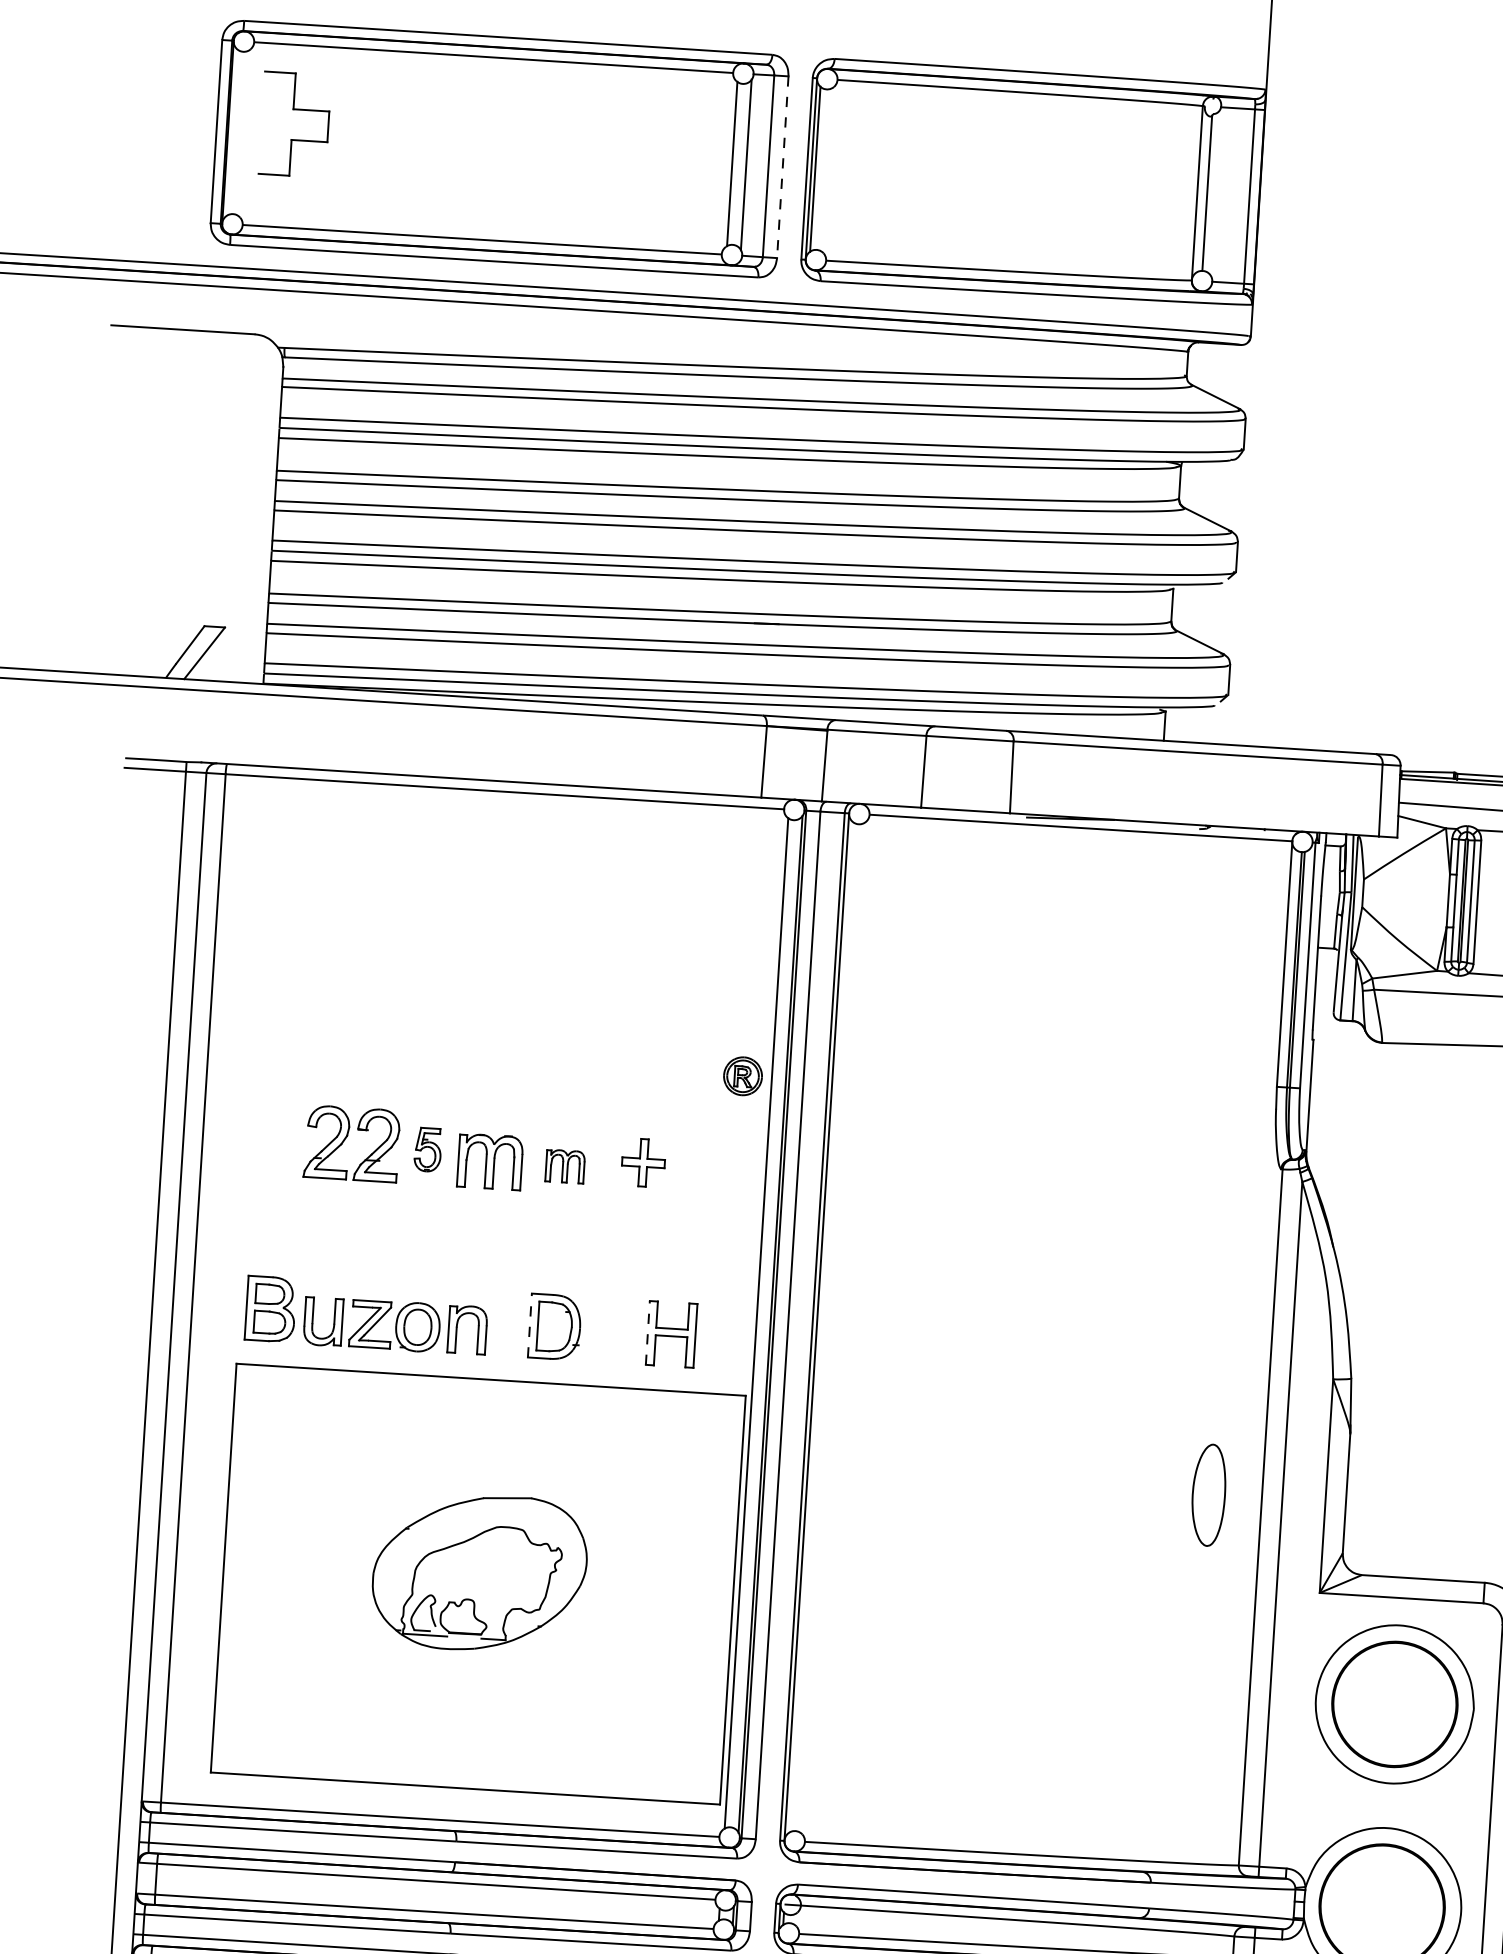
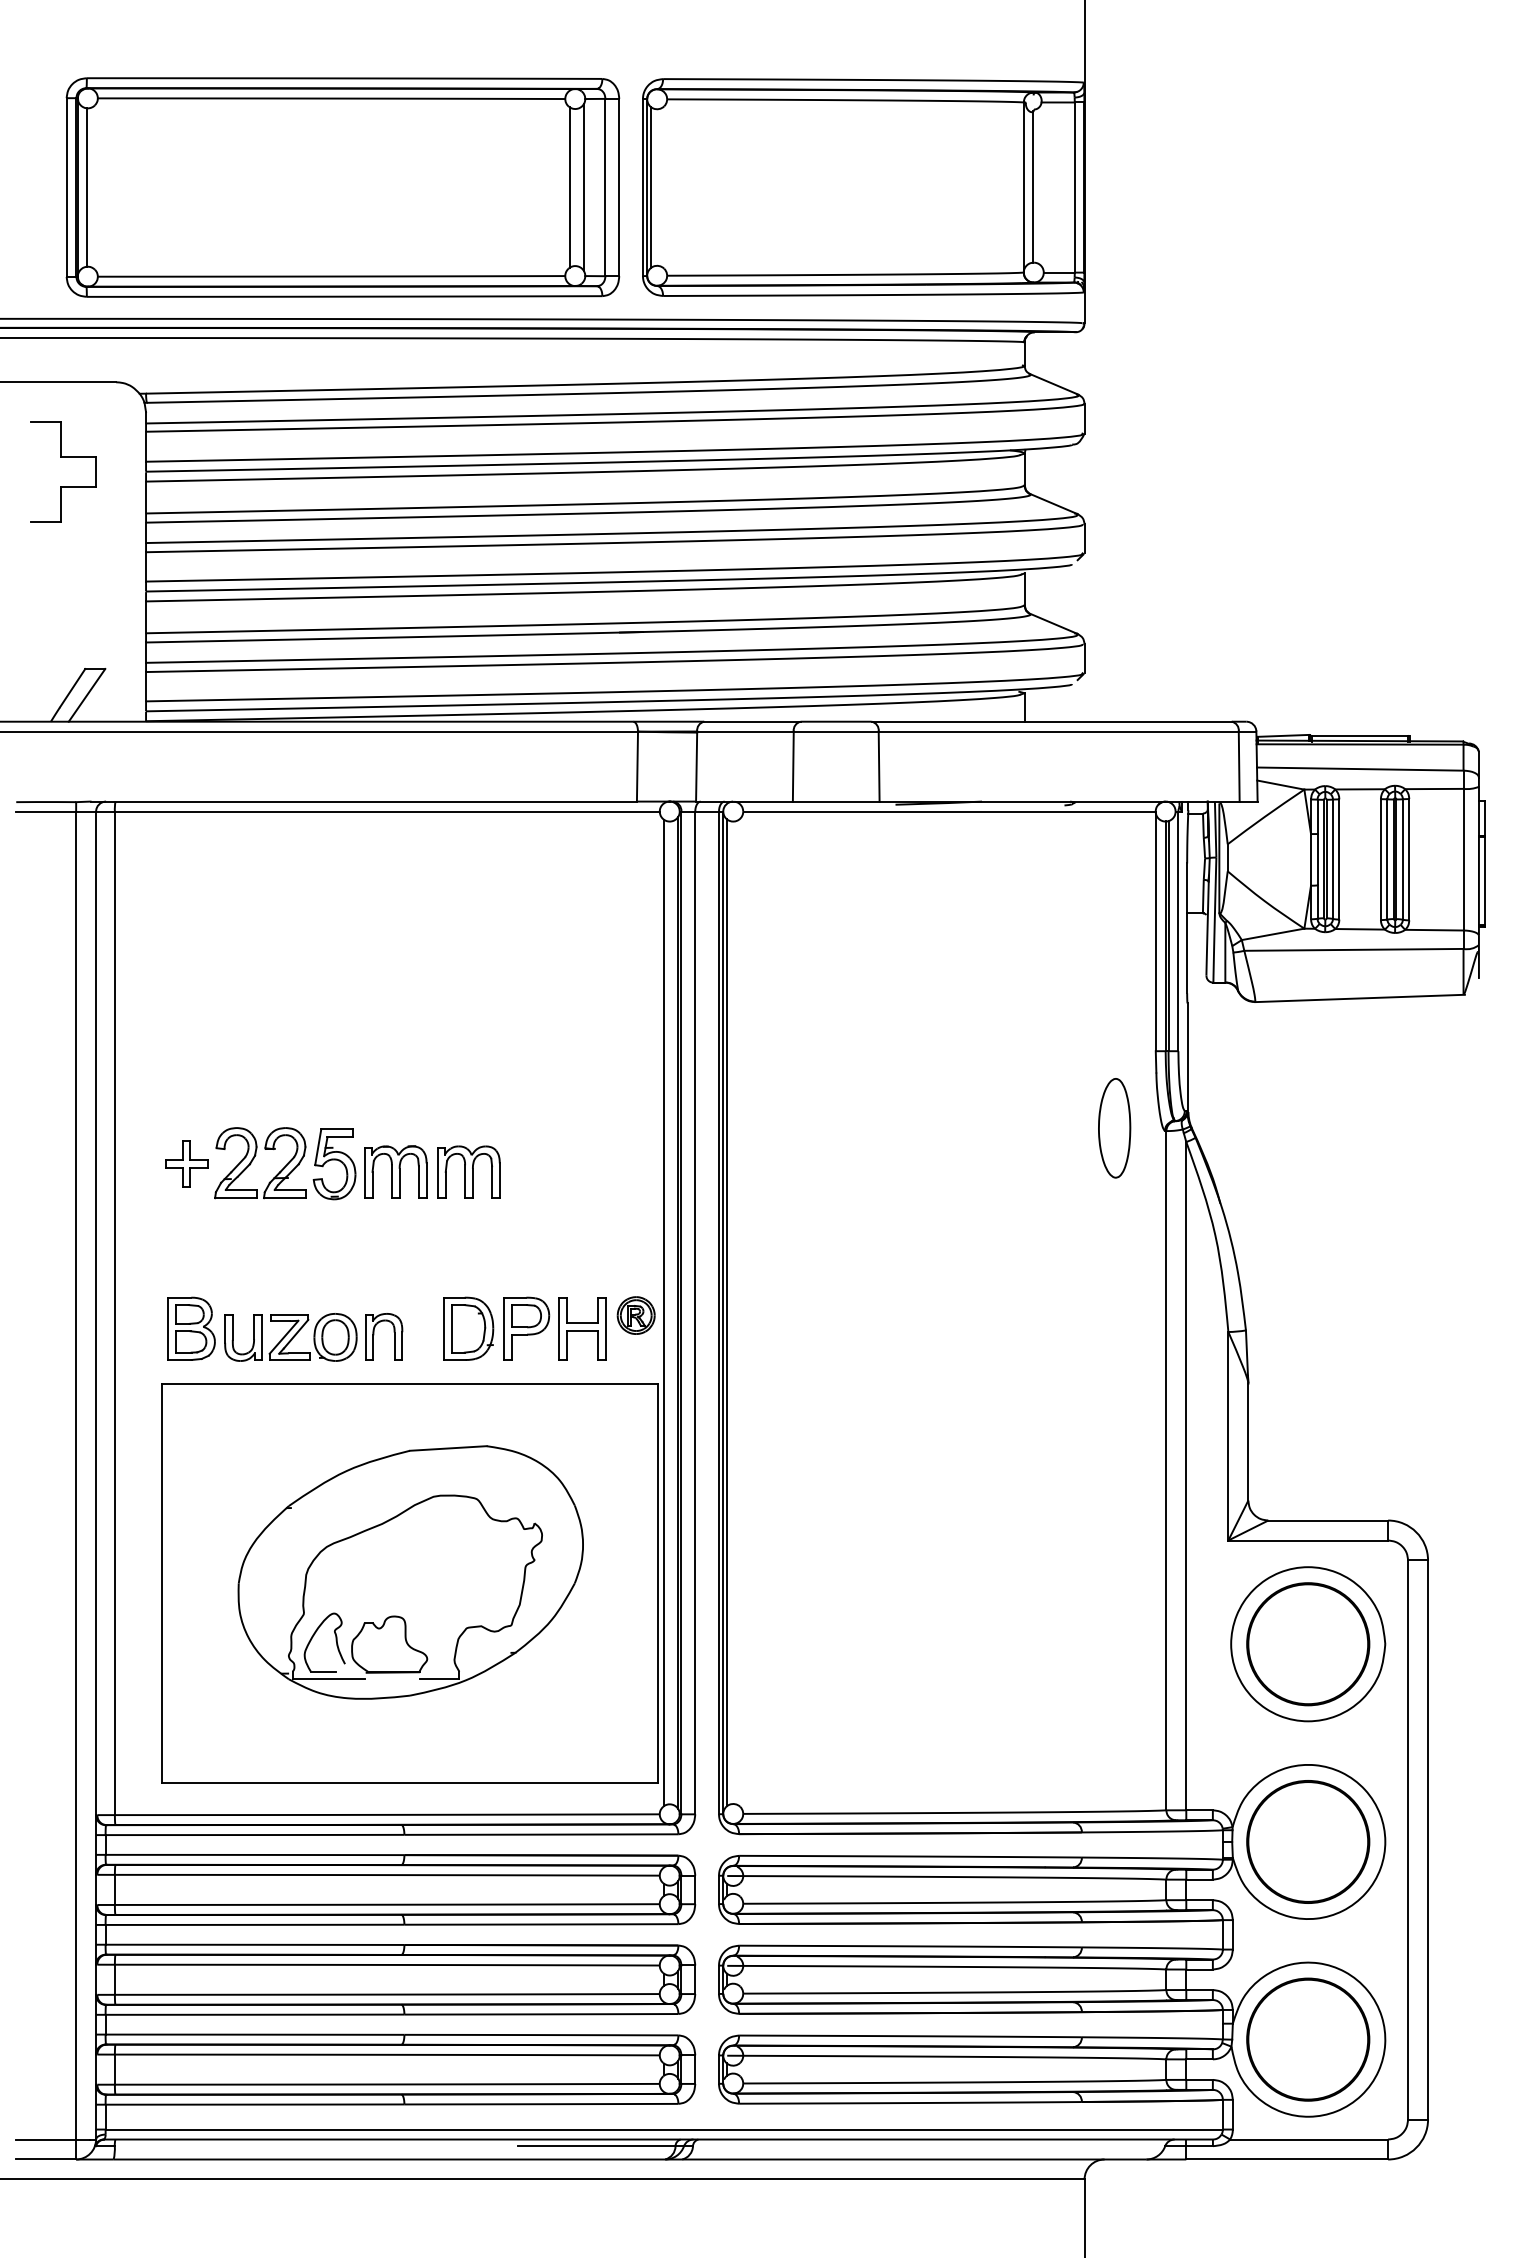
part: (295, 109) -> (63, 457), moved
line: (237, 132) -> (87, 187), added
line: (783, 167) -> (619, 187), dashed -> solid
part: (742, 1076) -> (635, 1315), moved
part: (427, 1150) -> (334, 1164), size x1.67
part: (643, 1162) -> (186, 1163), moved
part: (564, 1165) -> (468, 1171), size x1.67
line: (530, 1325) -> (444, 1328), dashed -> solid
line: (821, 1327) -> (727, 1312), added
part: (614, 1330) -> (526, 1328), added
line: (647, 1332) -> (559, 1328), dashed -> solid
part: (1208, 1495) -> (1114, 1128), moved
part: (479, 1573) -> (410, 1572), size x1.67

